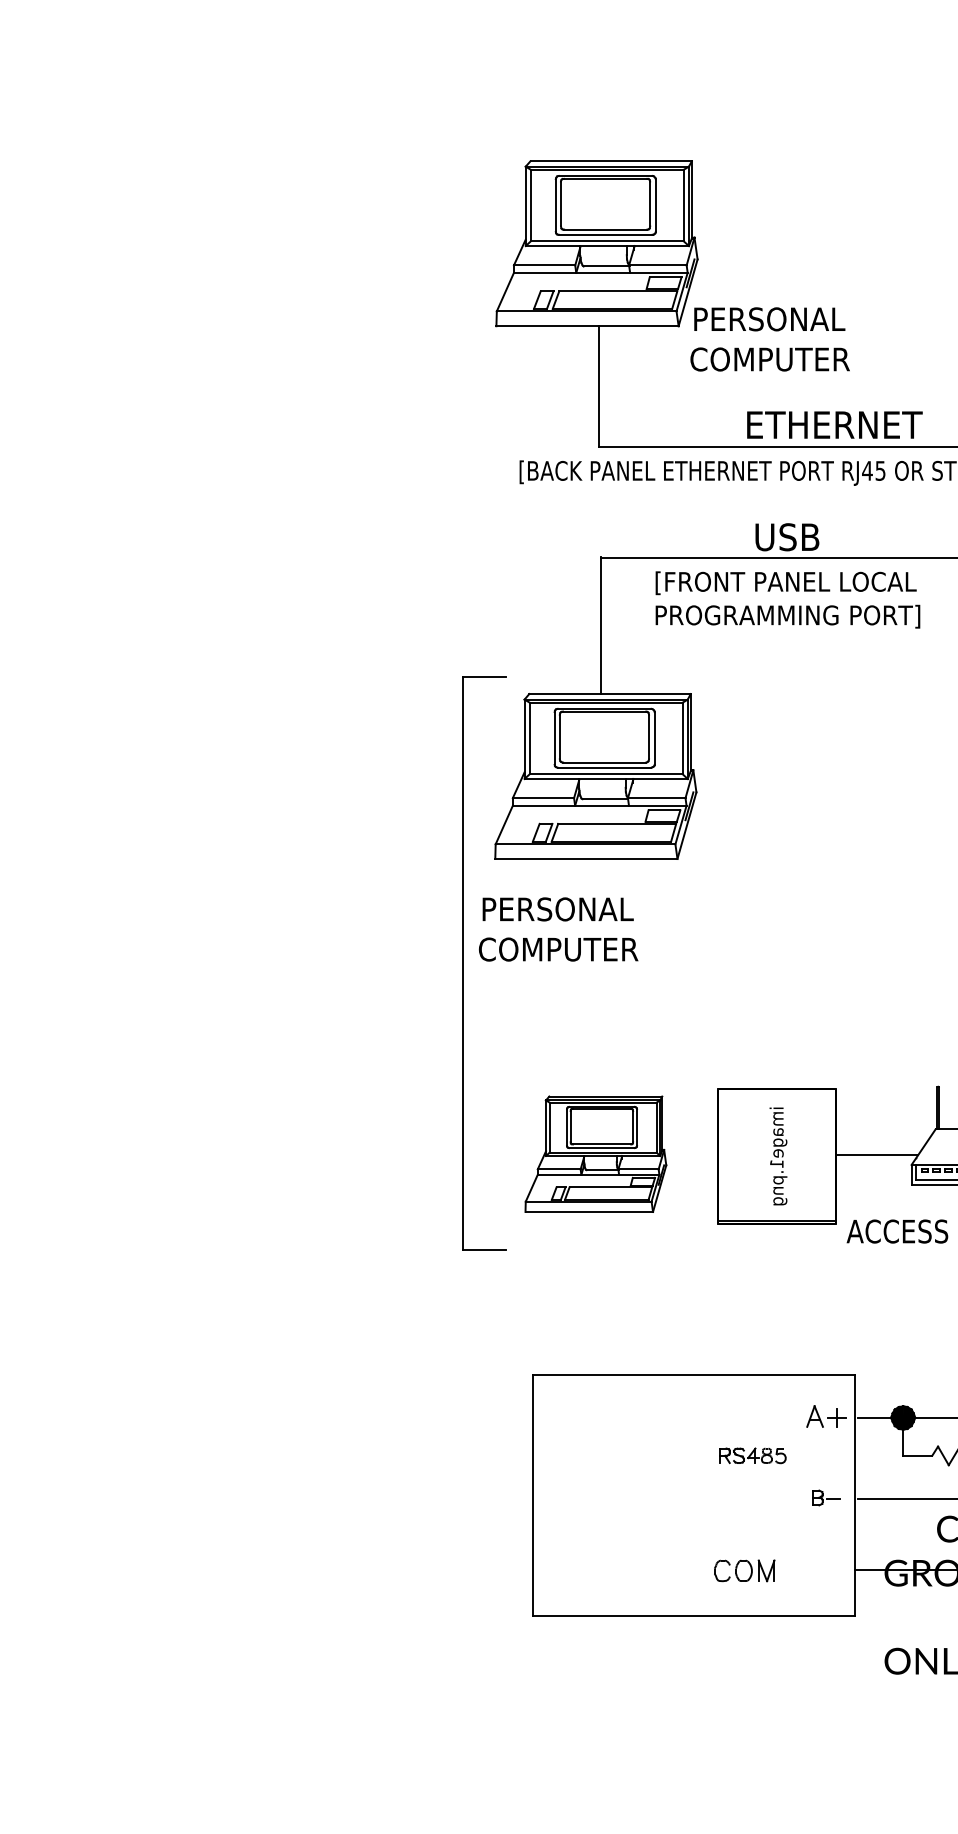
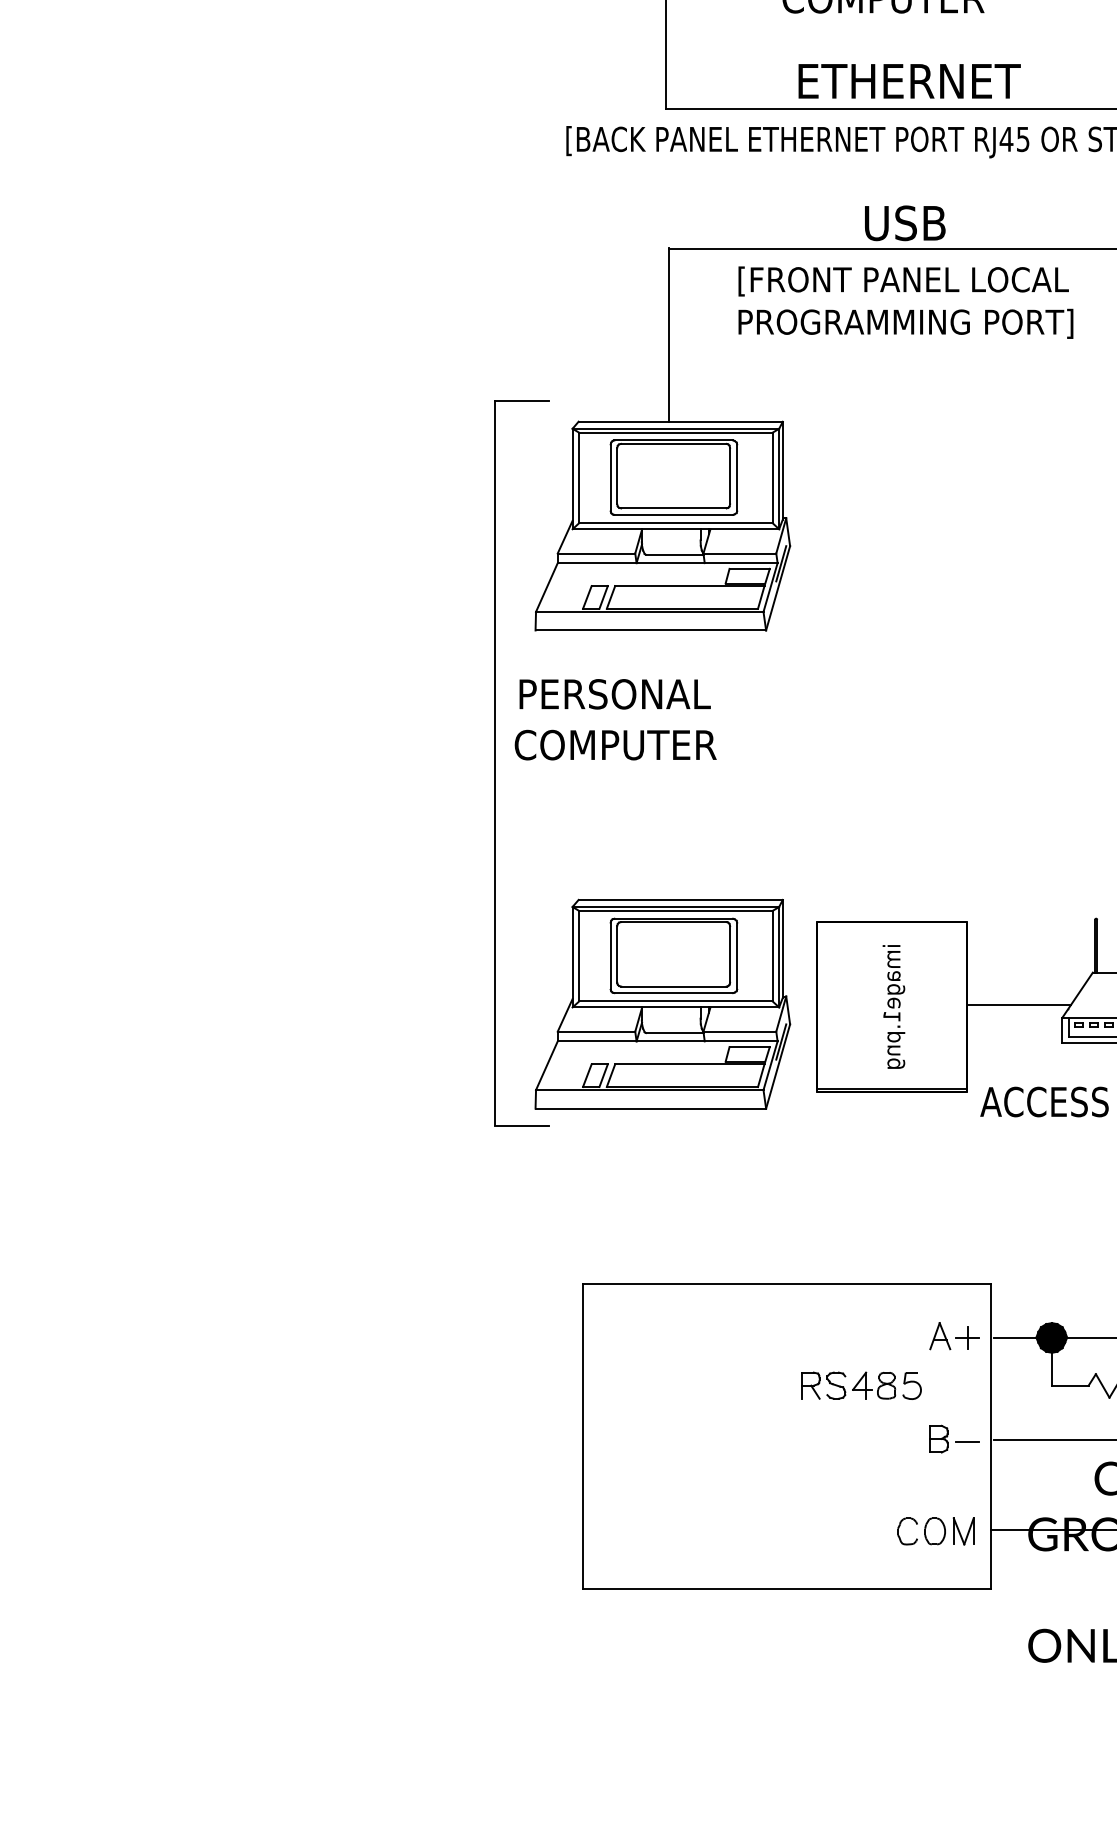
text: (834, 424) -> (909, 80), moved
part: (595, 1153) -> (662, 1003), size x1.43
part: (752, 1455) -> (861, 1385), size x1.43
part: (826, 1497) -> (954, 1438), size x1.43
part: (744, 1570) -> (935, 1530), moved

